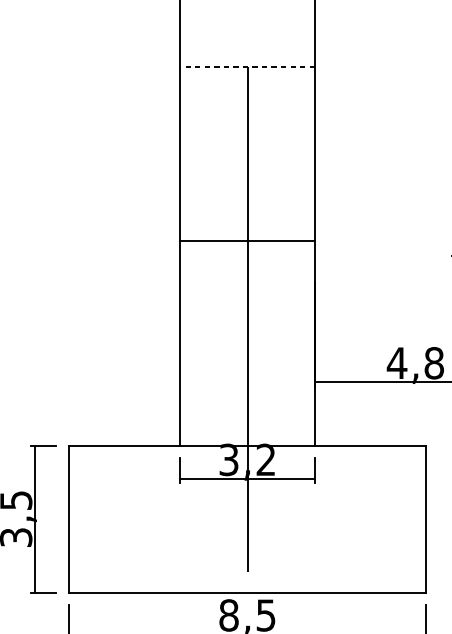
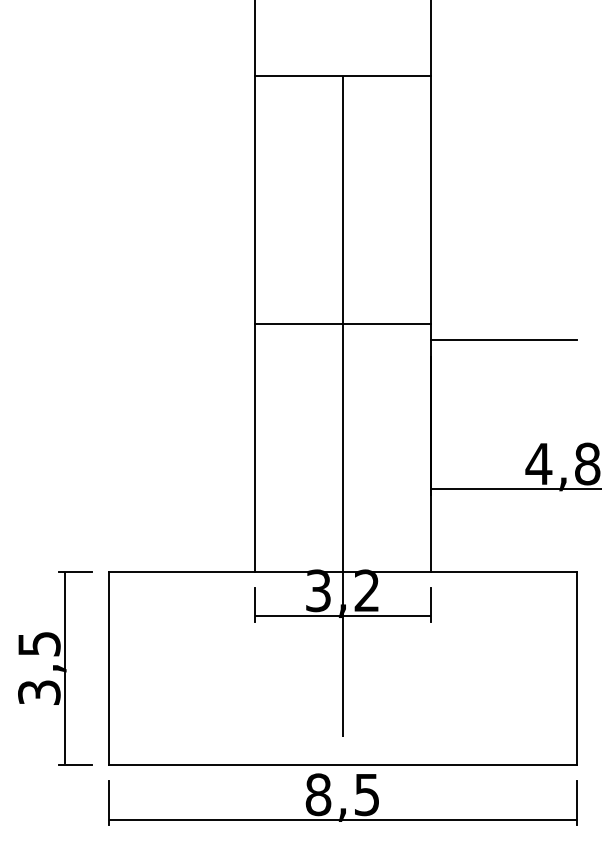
line: (247, 66) -> (342, 75), dashed -> solid
line: (247, 240) -> (342, 323), moved
line: (370, 269) -> (504, 340), added

